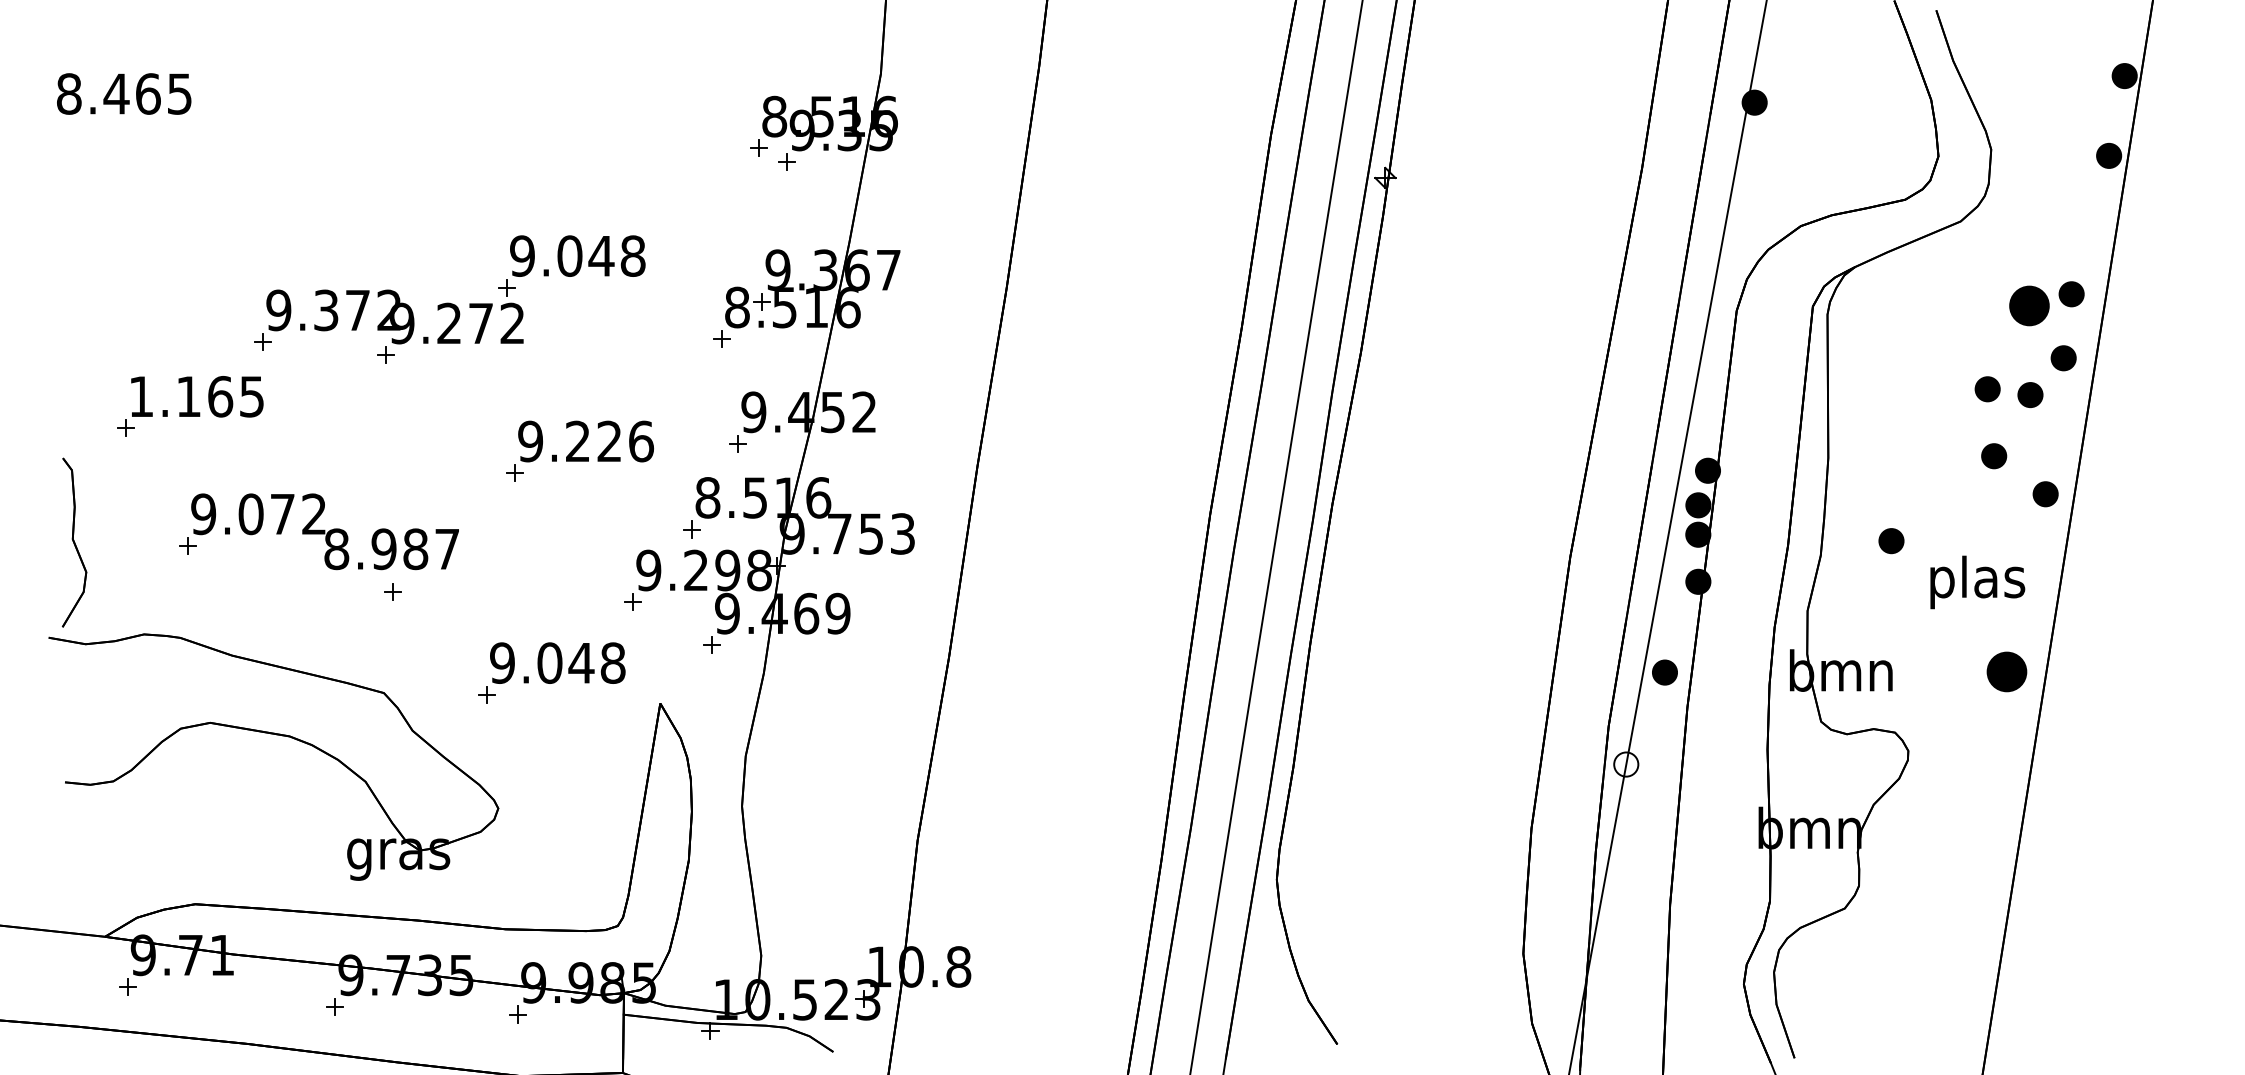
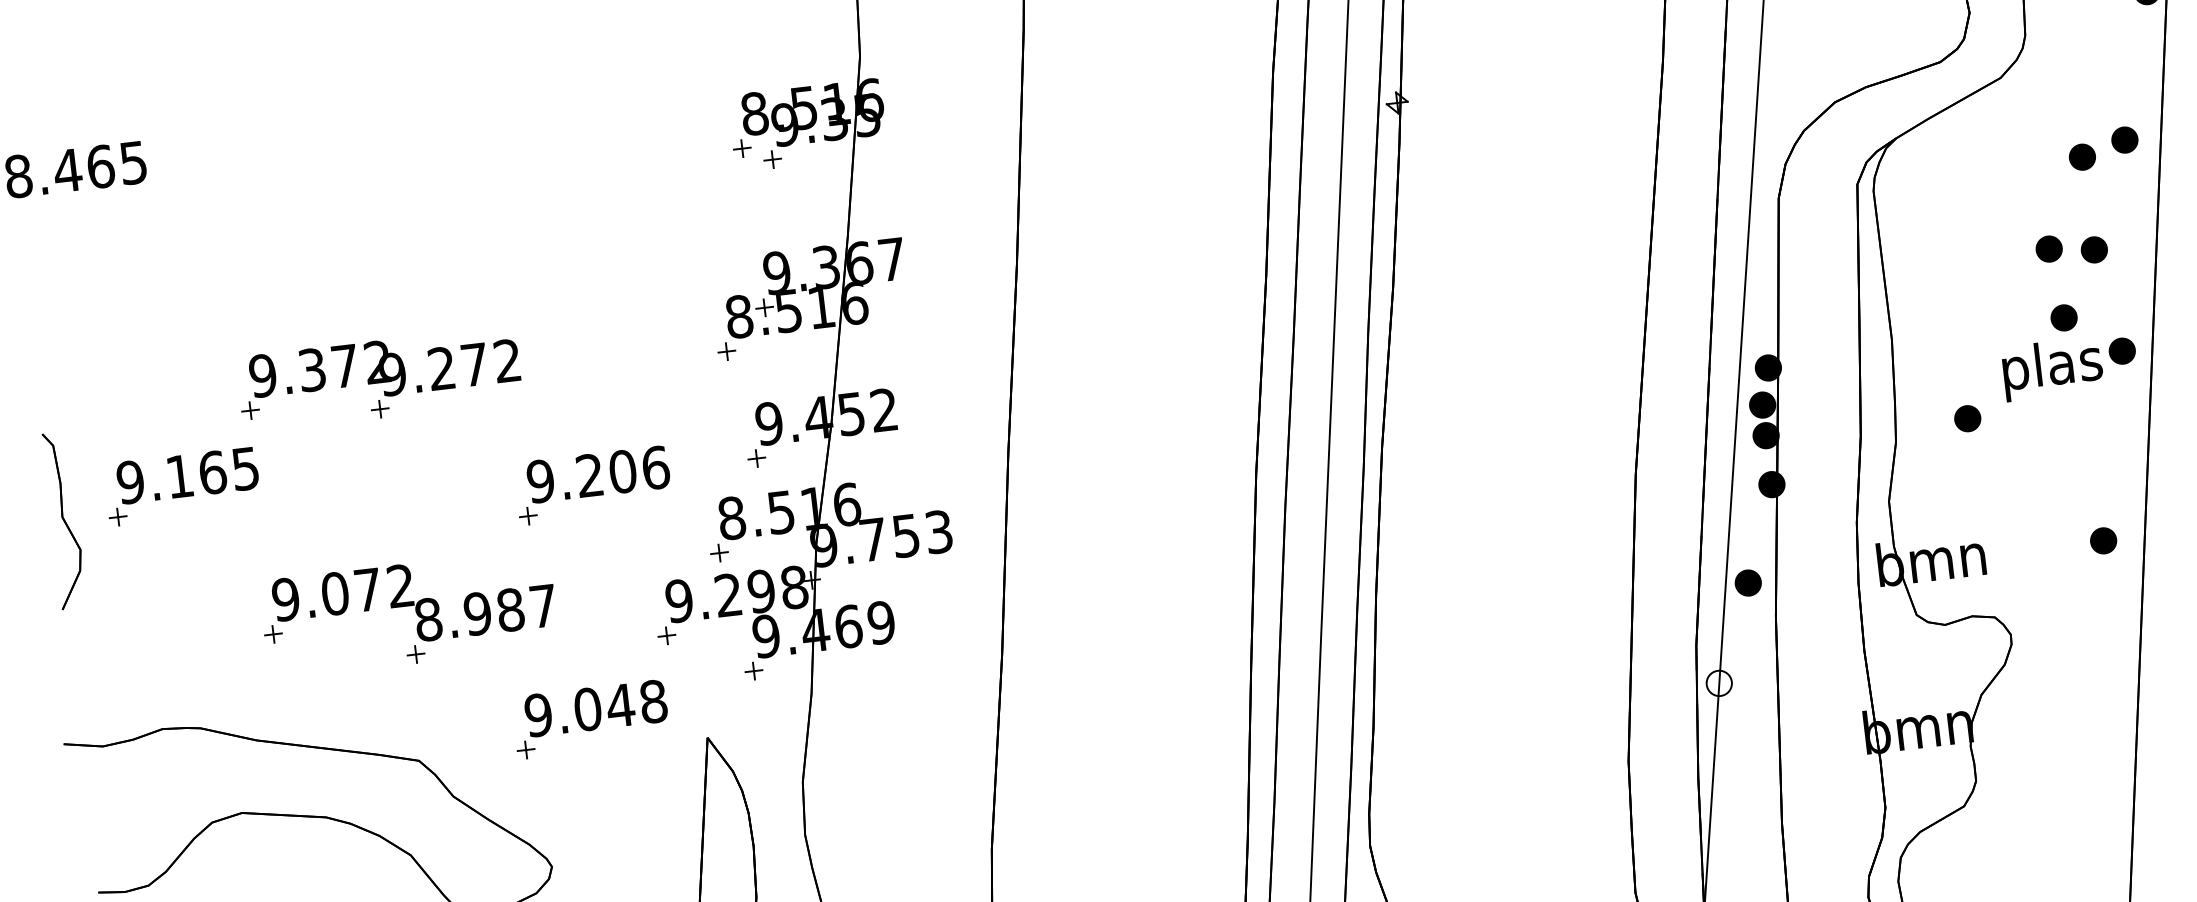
part: (571, 265) -> (561, 293), removed
part: (2029, 305) -> (2082, 156), size x0.62
part: (2063, 358) -> (2124, 207), removed
text: (140, 396) -> (129, 482), 1.165 -> 9.165
text: (609, 441) -> (622, 471), 9.226 -> 9.206
part: (318, 531) -> (407, 603), moved
part: (74, 542) -> (64, 520), moved
text: (1977, 582) -> (2052, 369), moved
part: (2006, 672) -> (2103, 541), size x0.62

